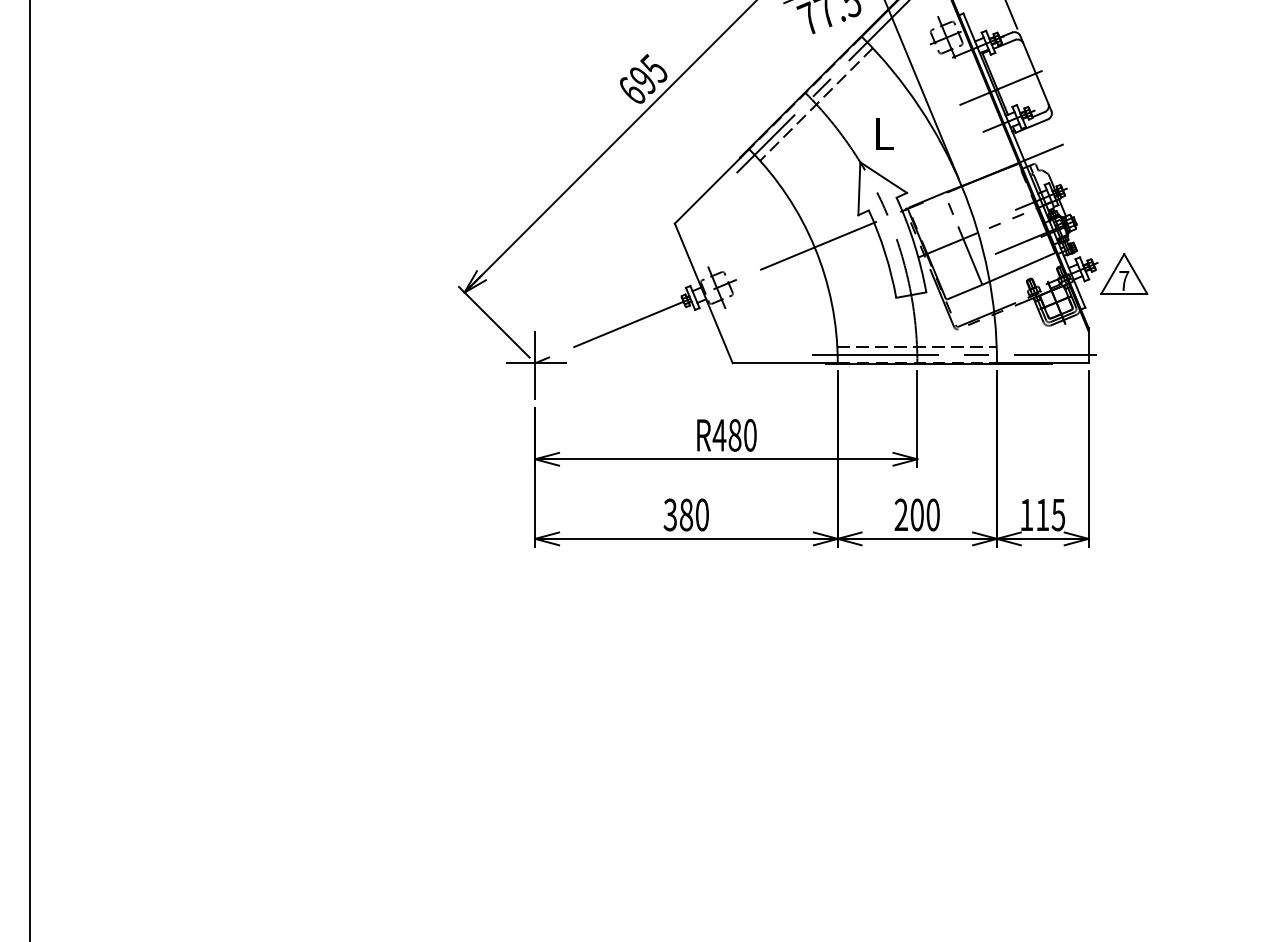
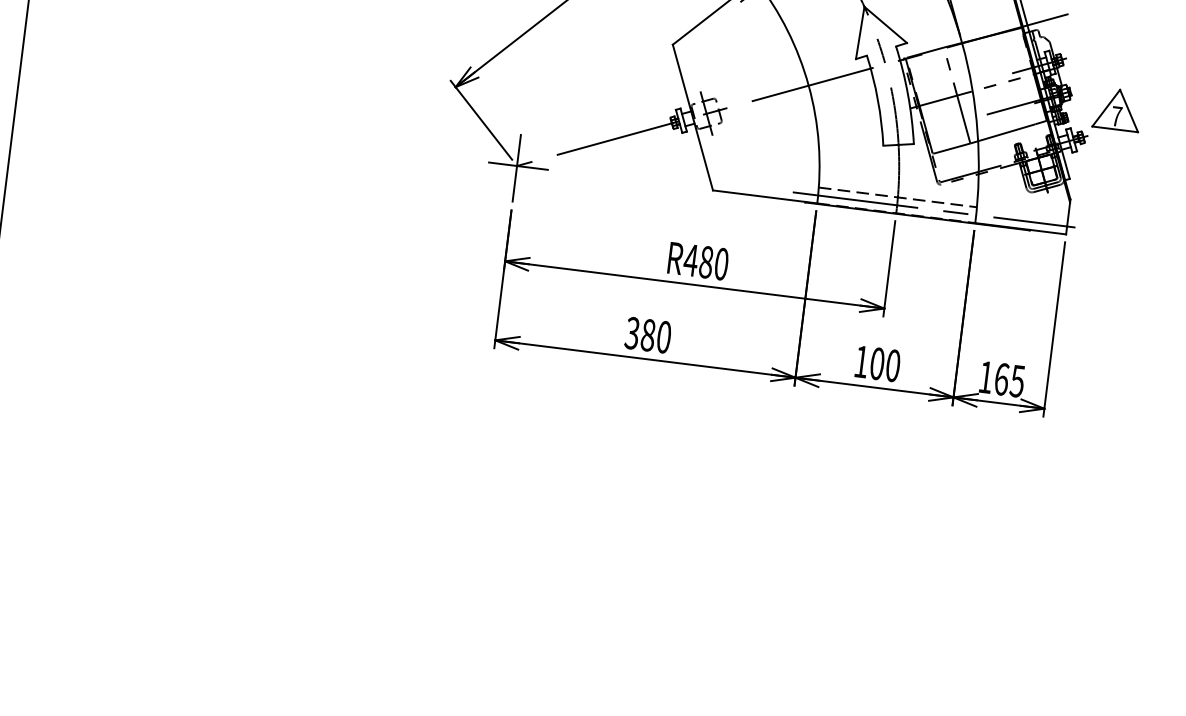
part: (1124, 273) -> (1117, 109), moved
text: (900, 514) -> (860, 361), 200 -> 100
text: (1042, 514) -> (1001, 378), 115 -> 165

